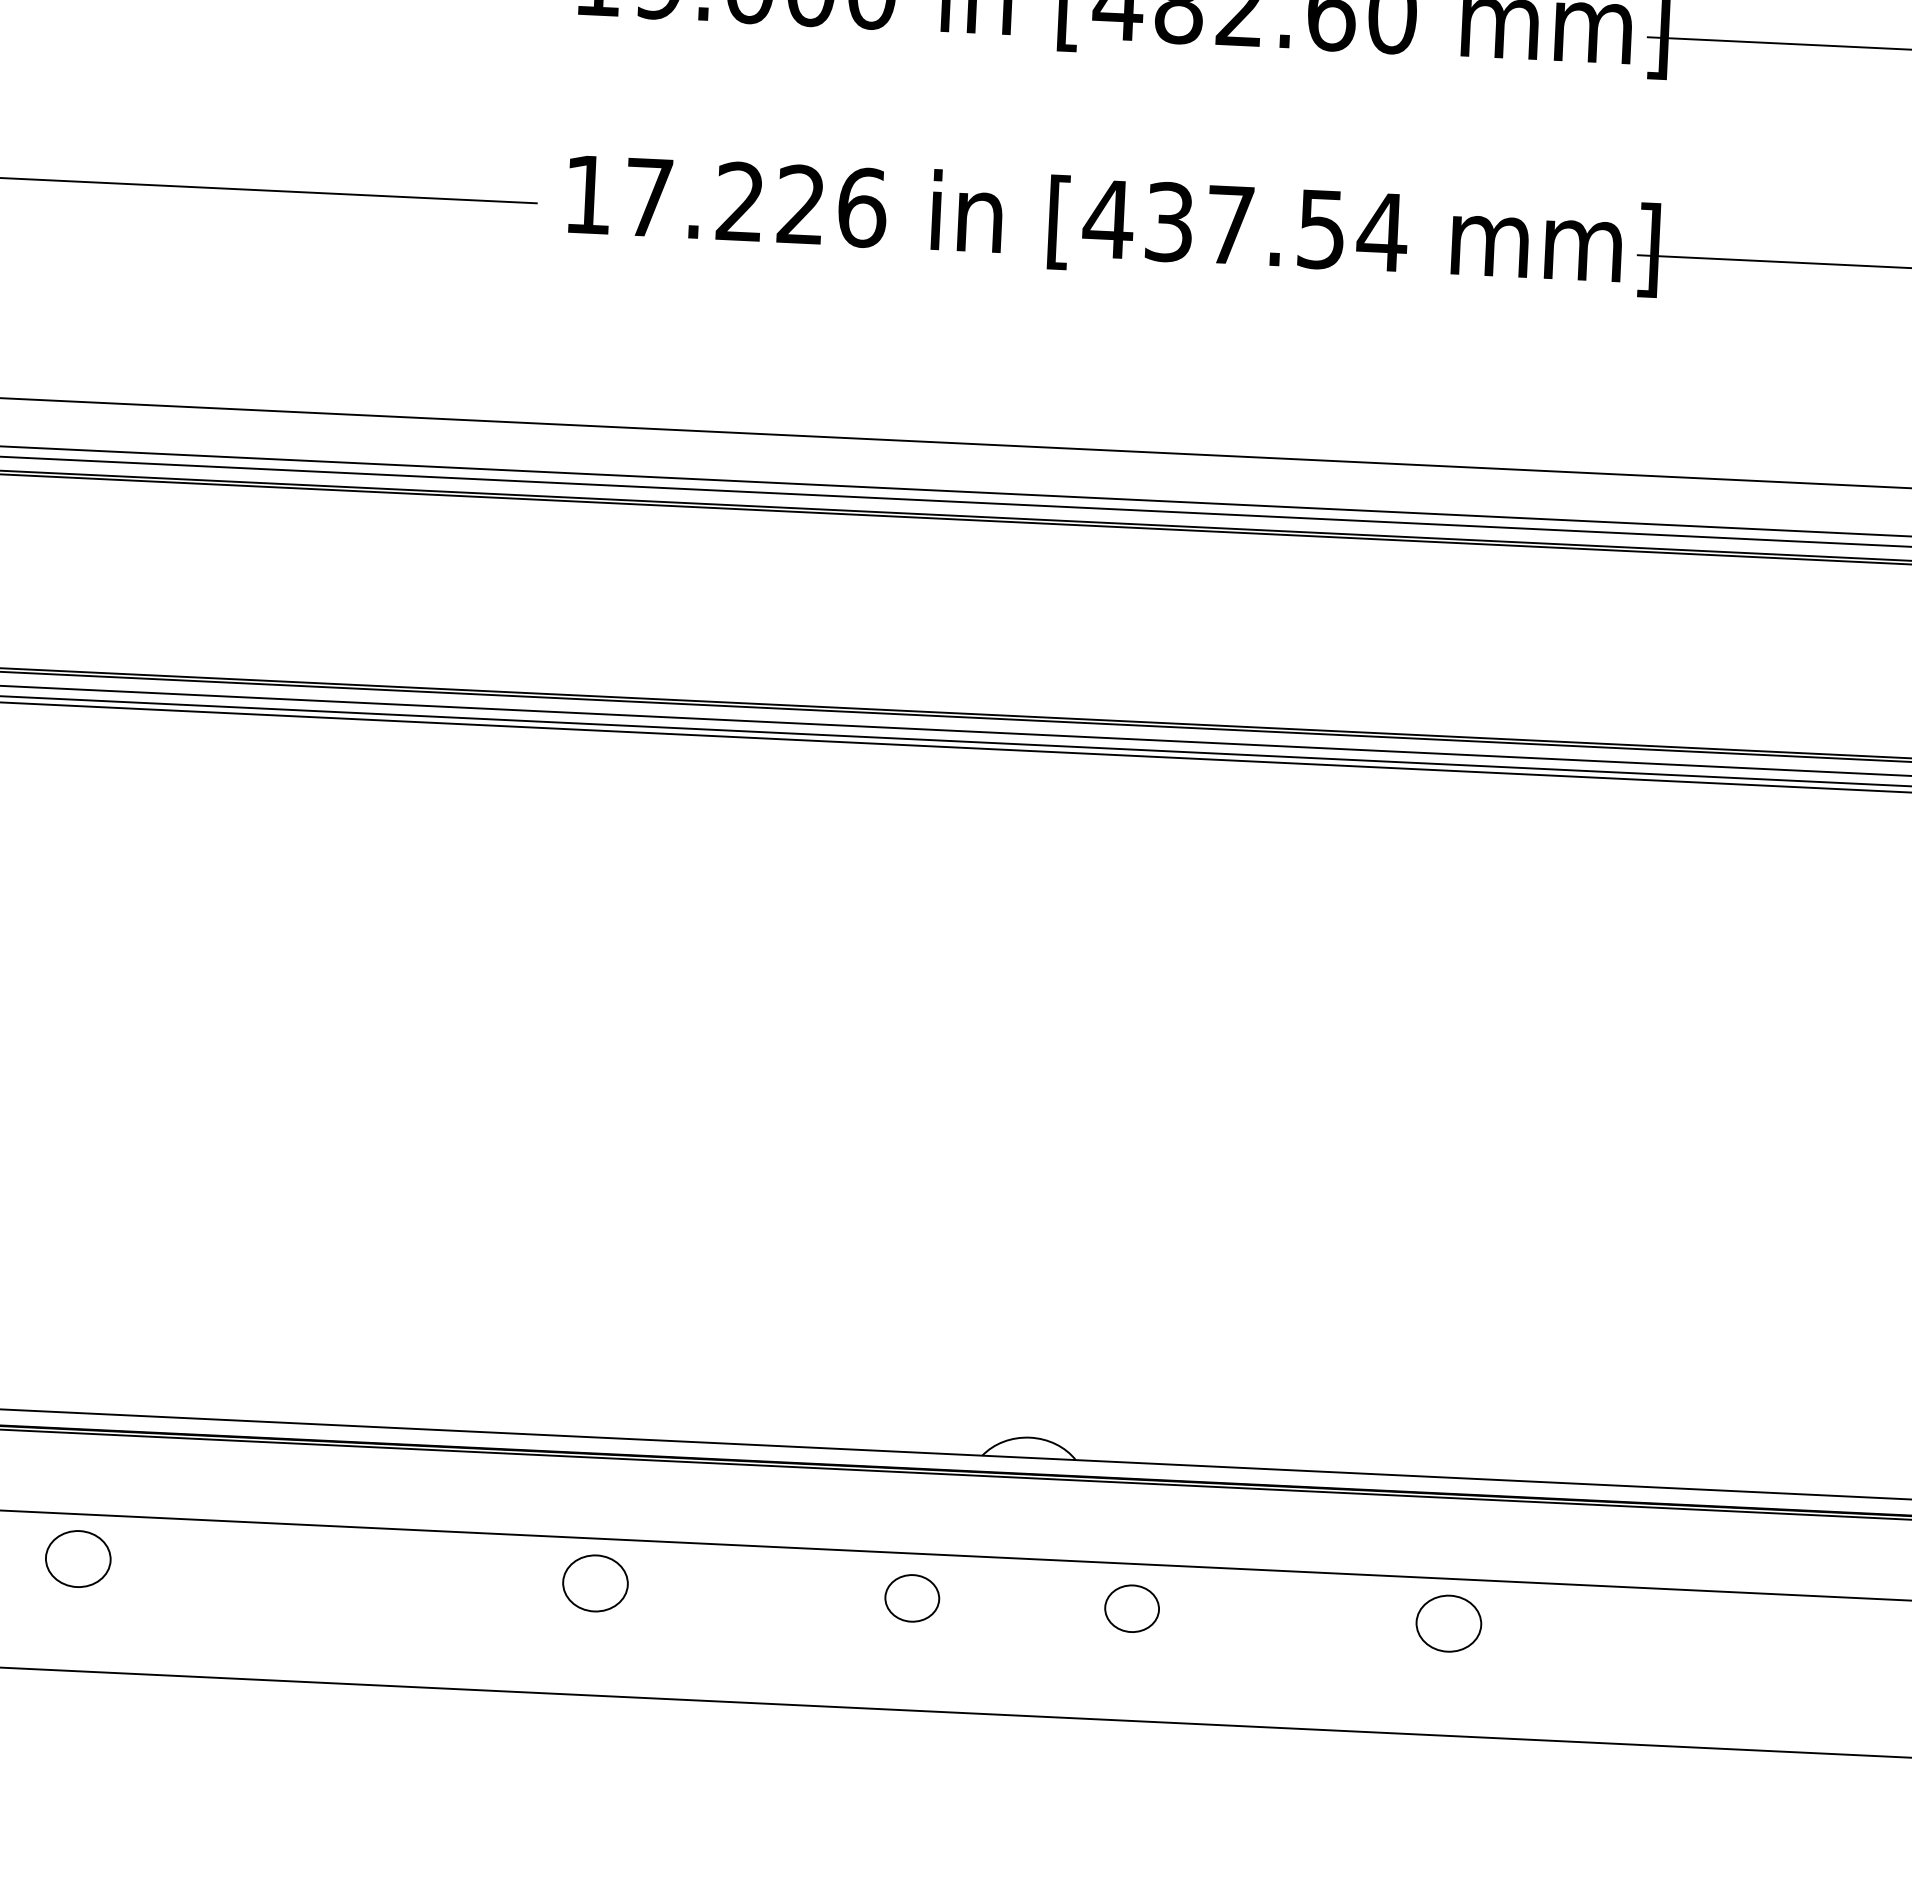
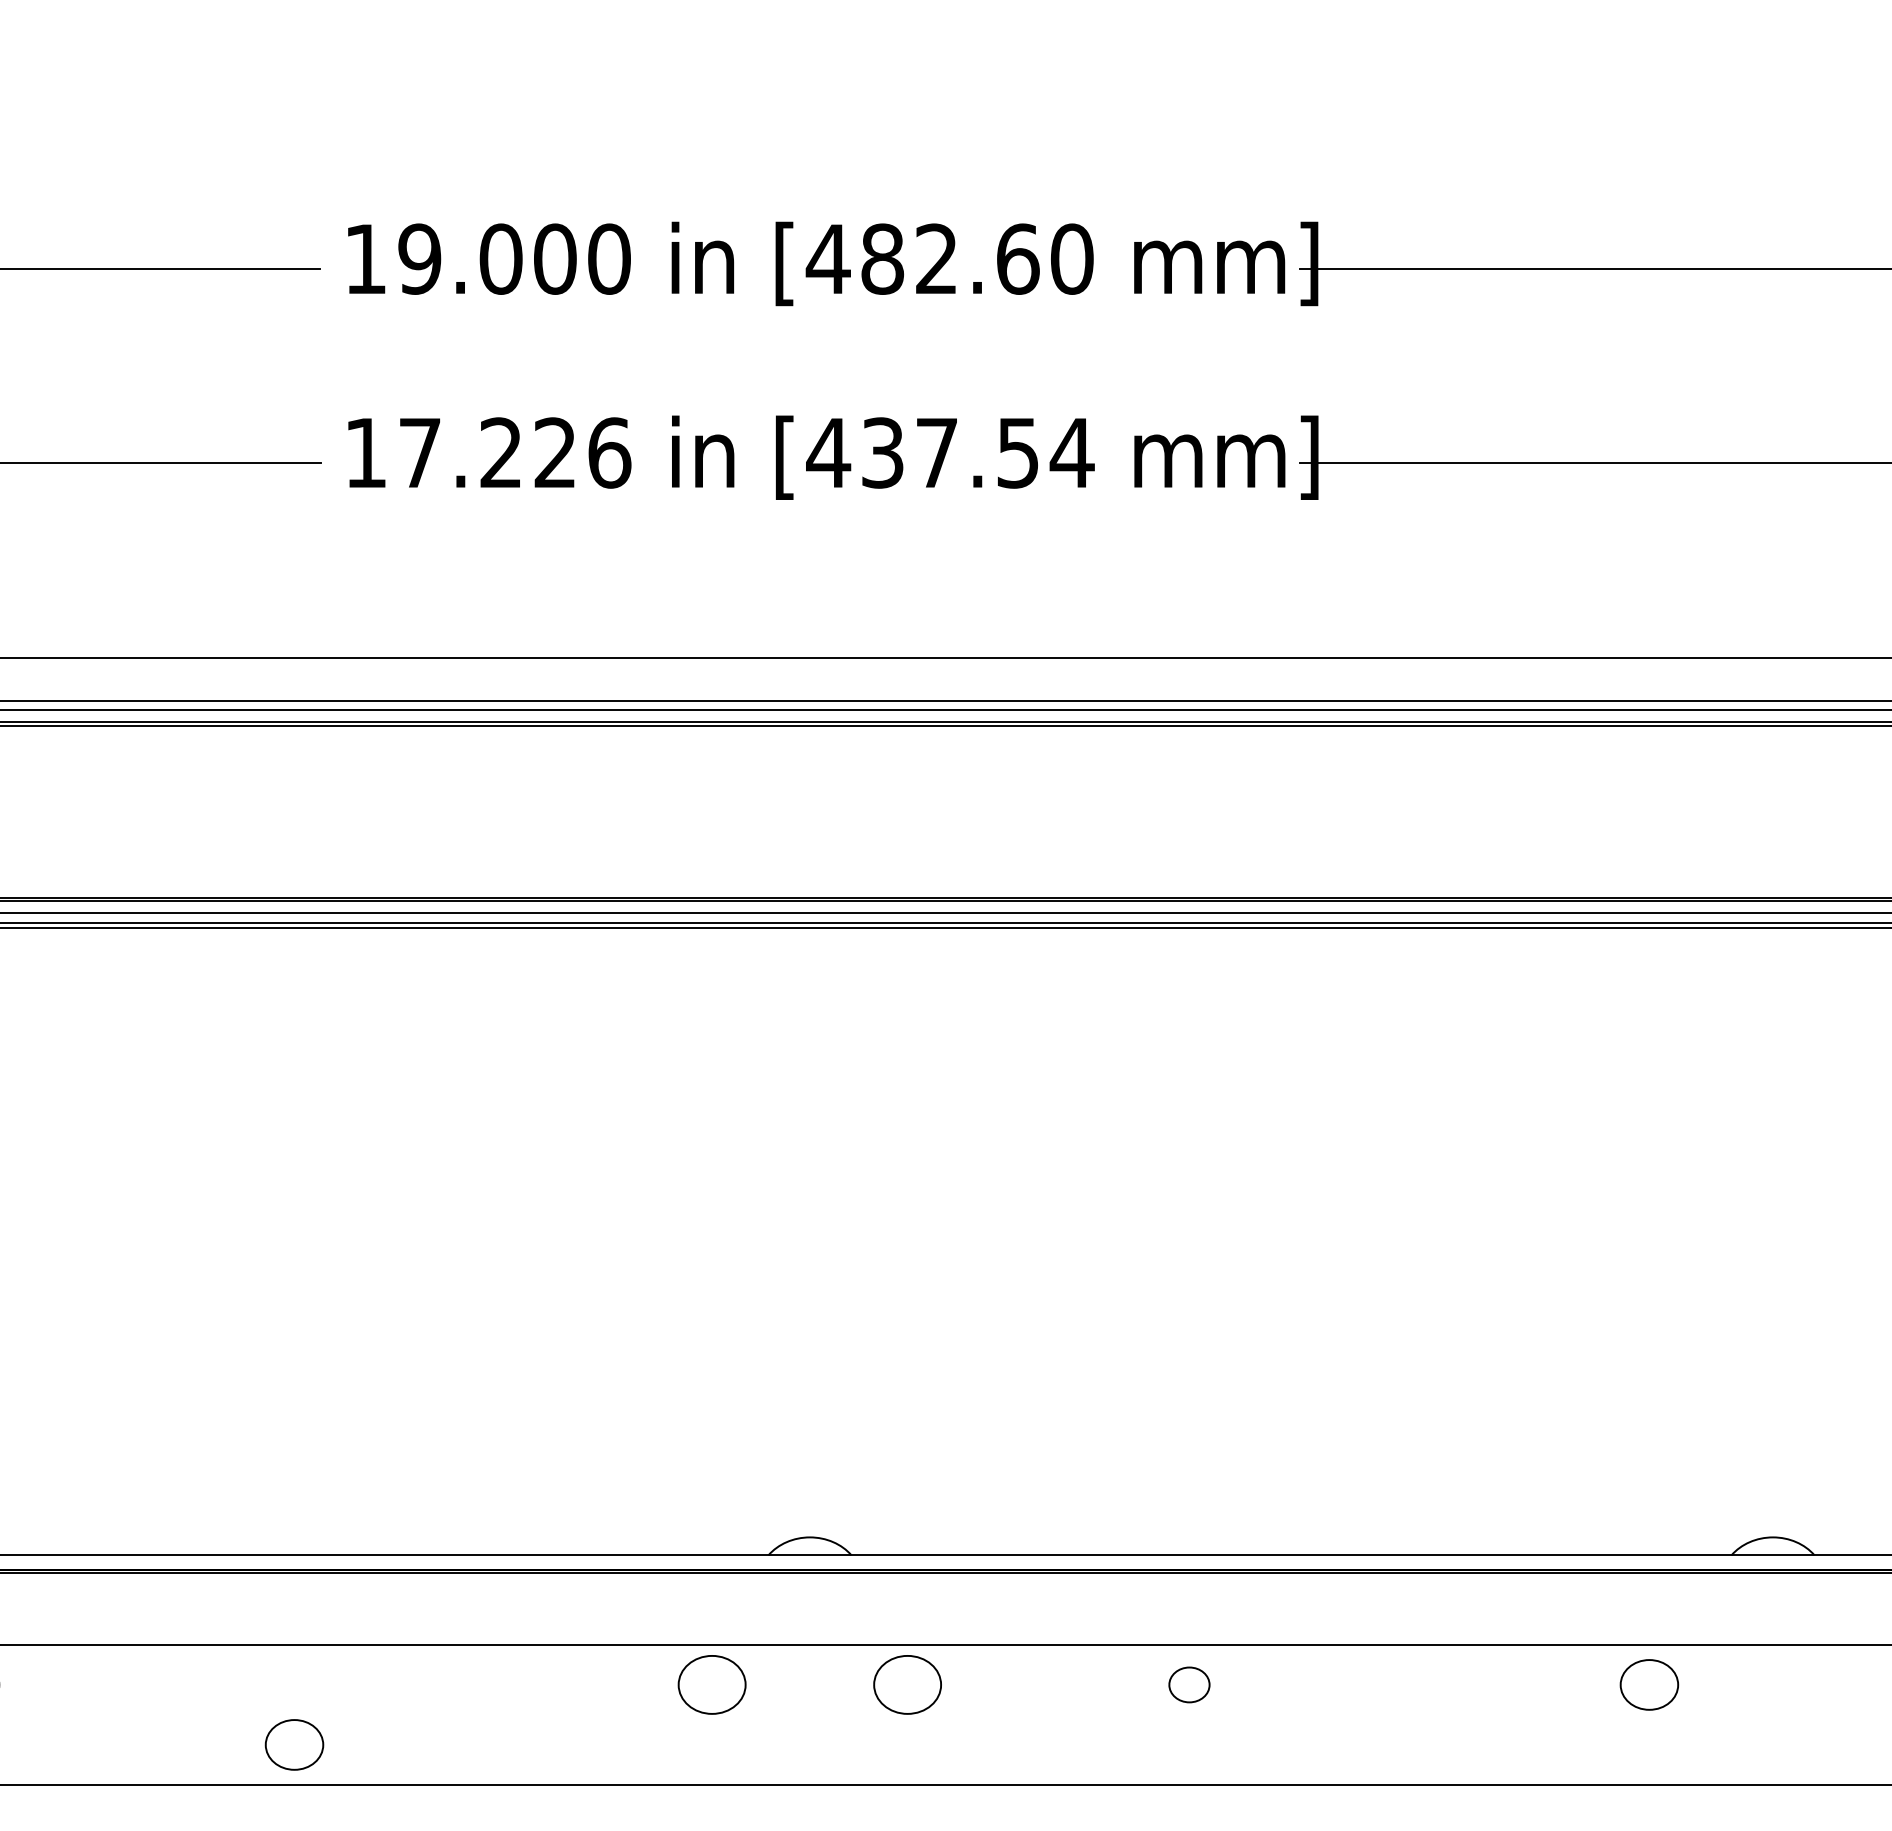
part: (595, 1582) -> (294, 1744), moved
part: (912, 1597) -> (712, 1684), size x1.4
part: (1131, 1608) -> (907, 1684), size x1.4
part: (1448, 1623) -> (1189, 1684), size x0.7

